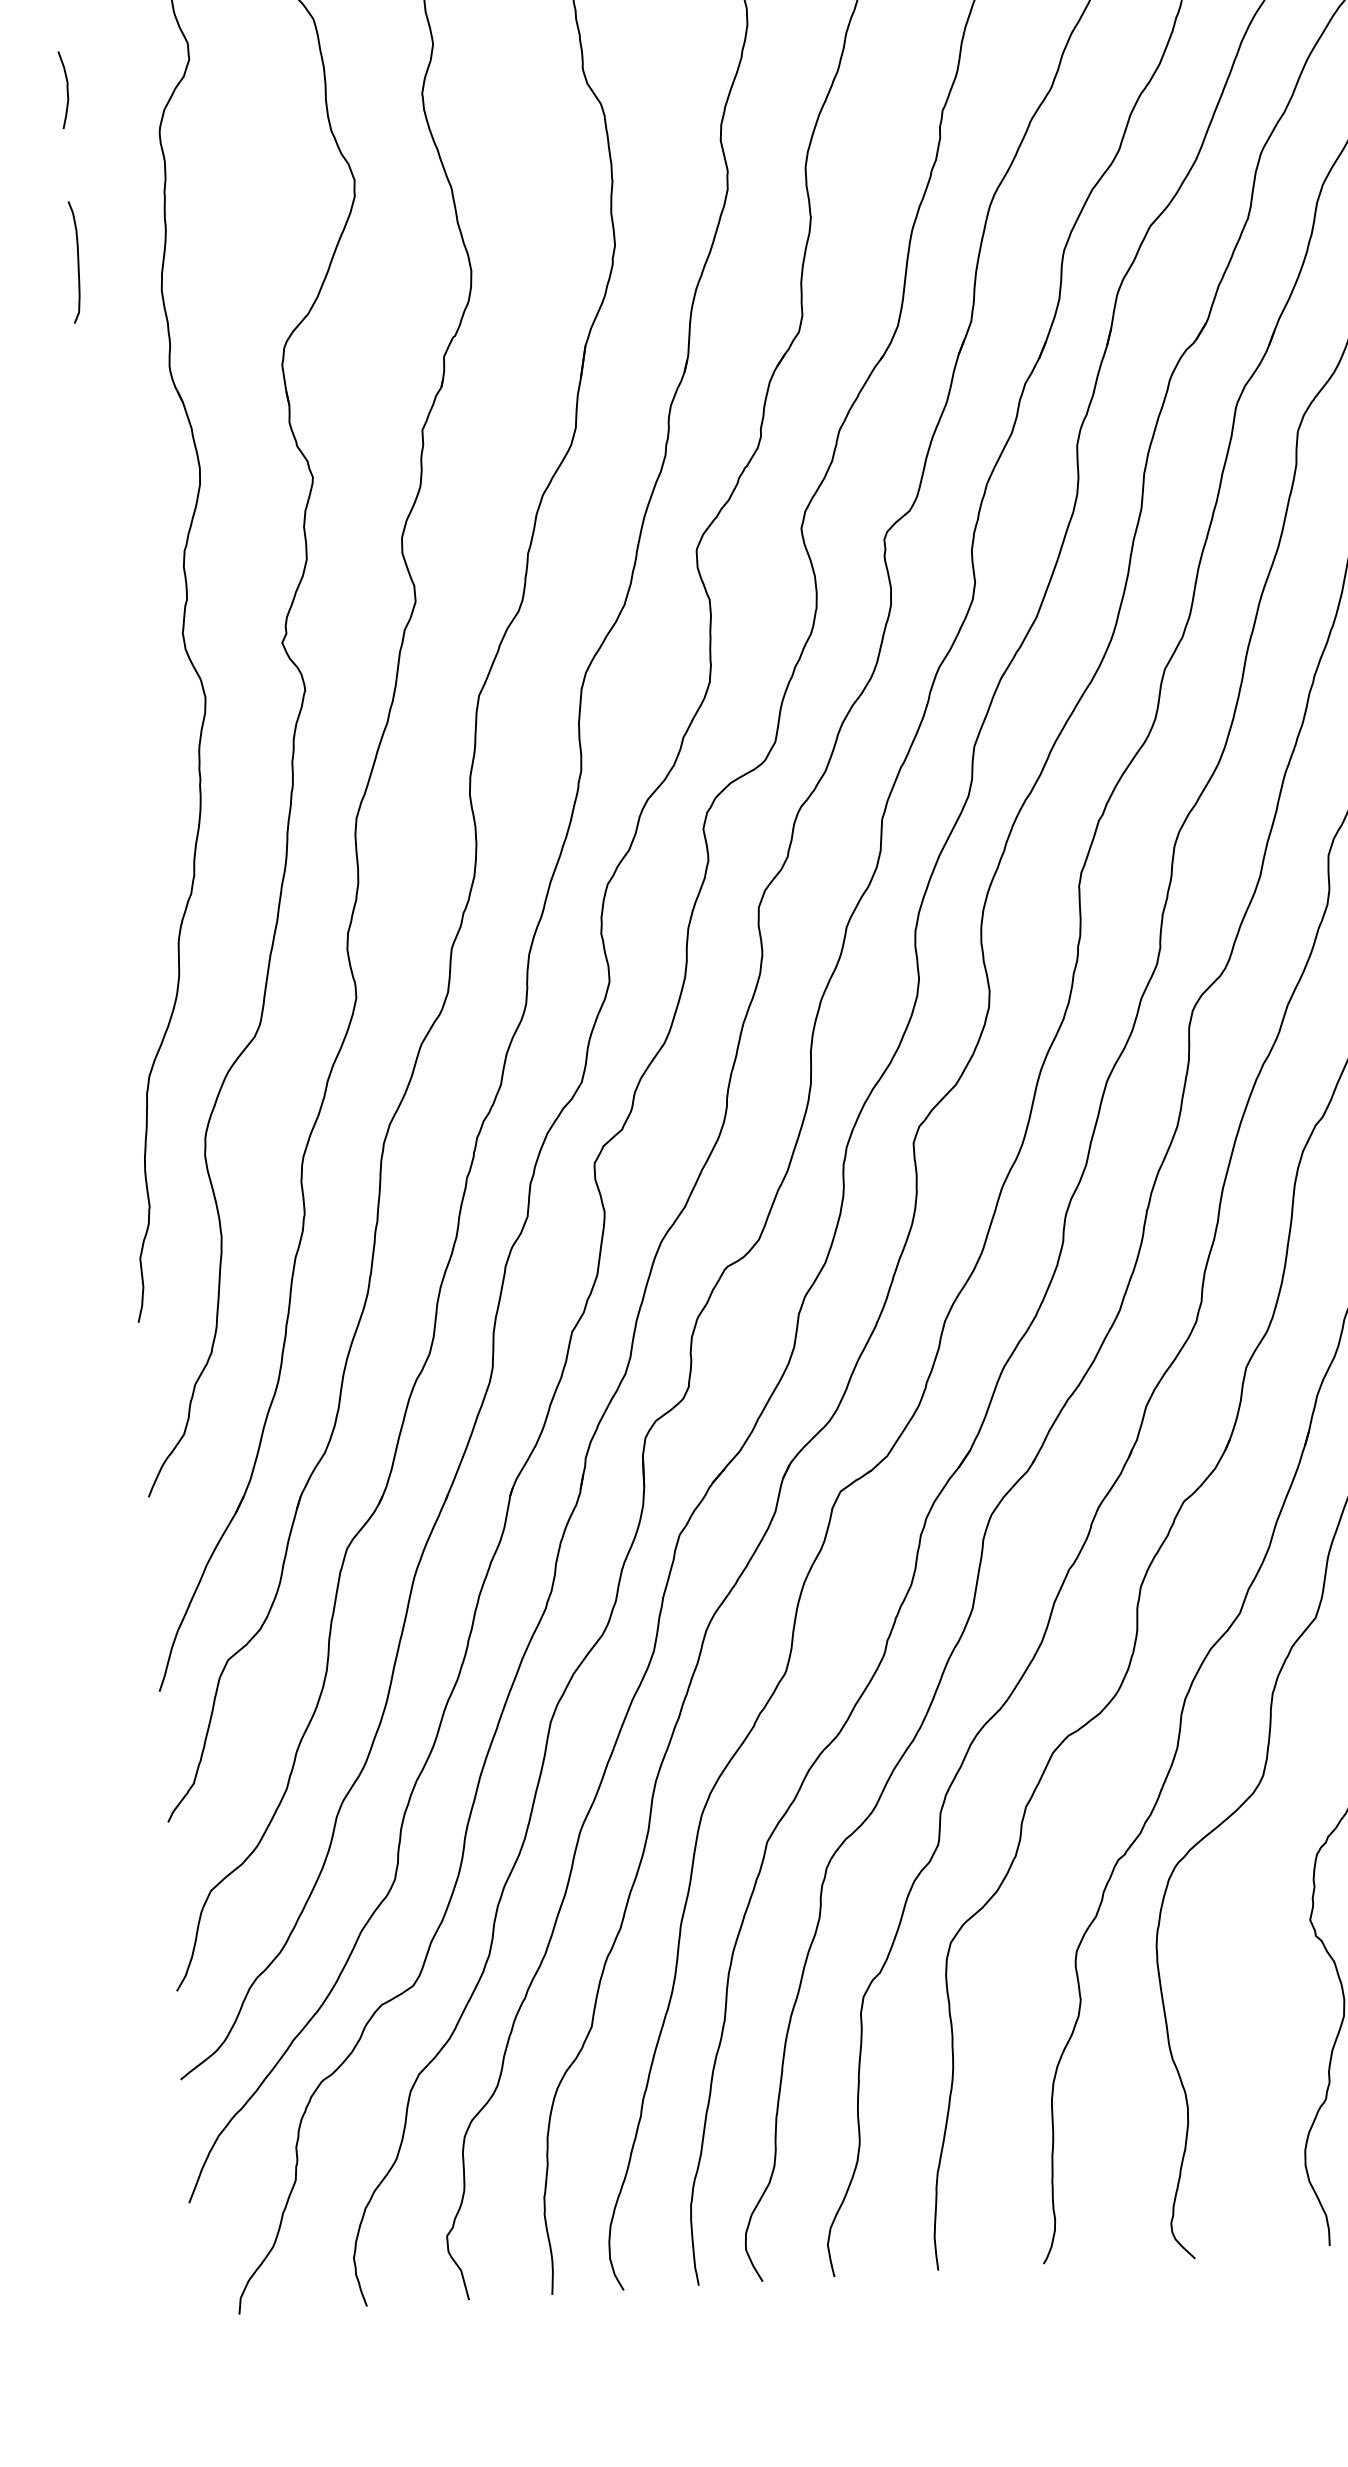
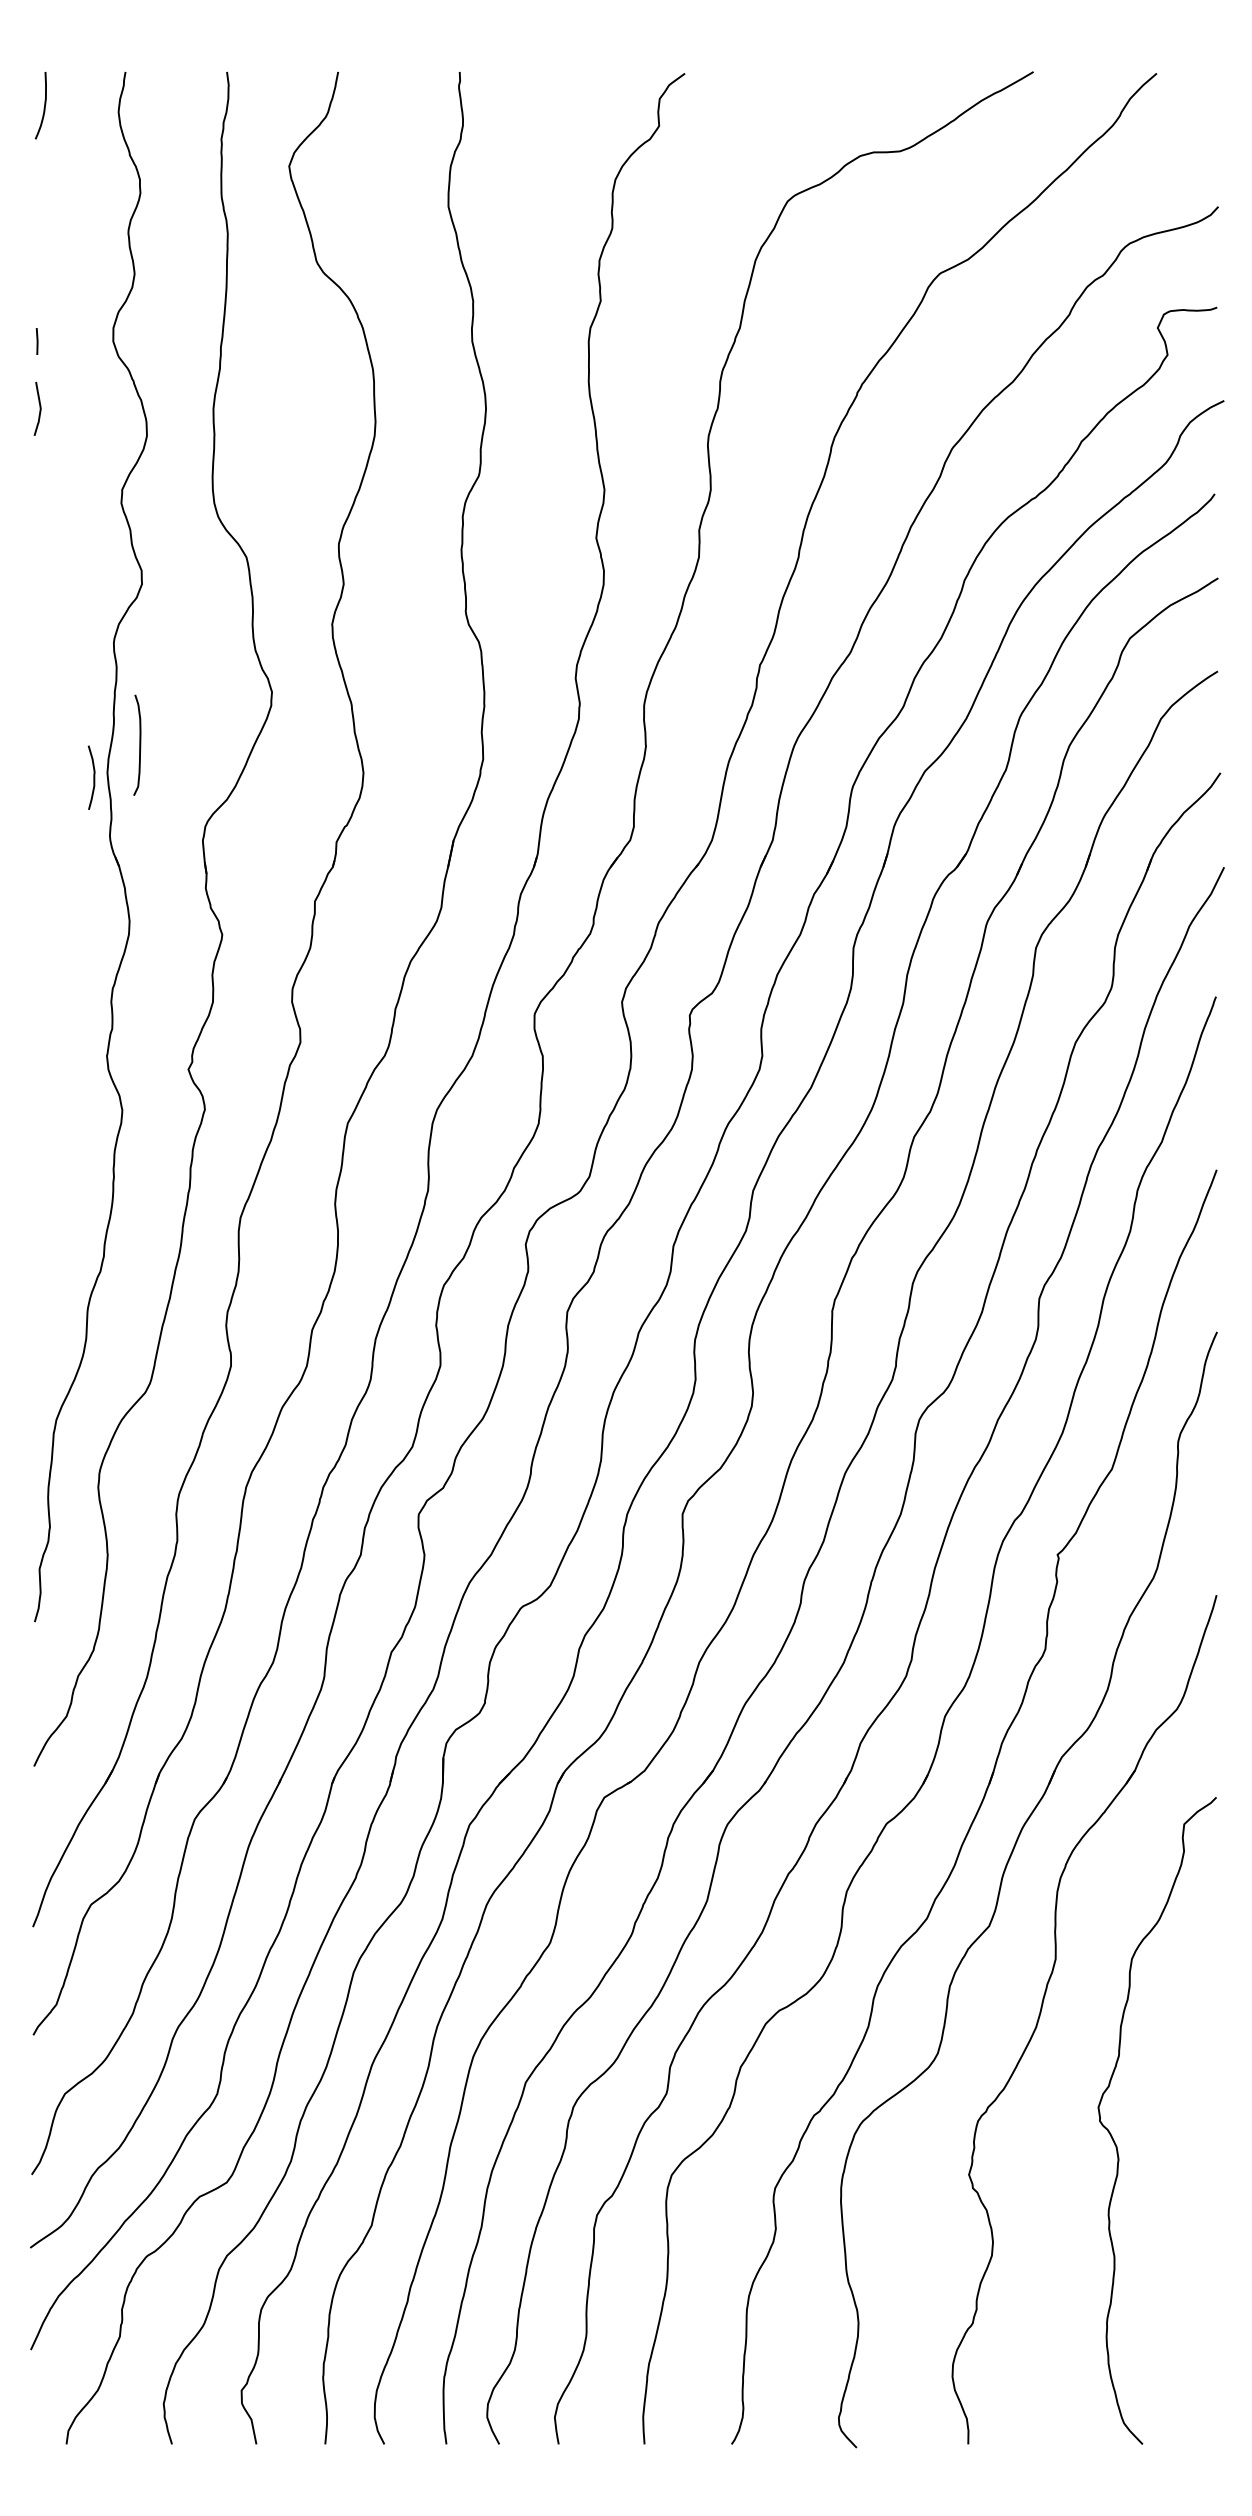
curve: (66, 89) -> (93, 777), moved
curve: (77, 261) -> (139, 744), moved

